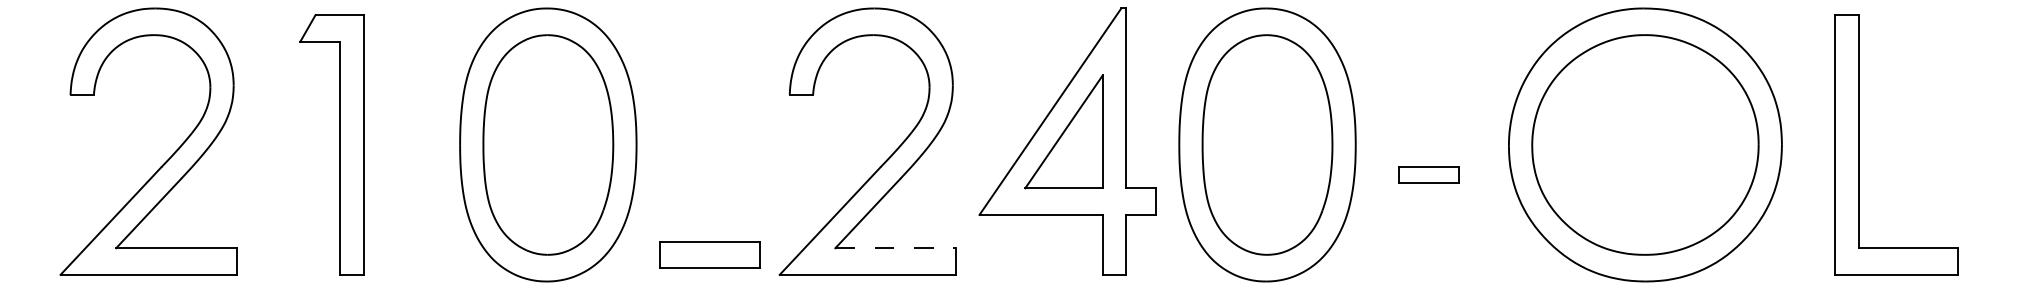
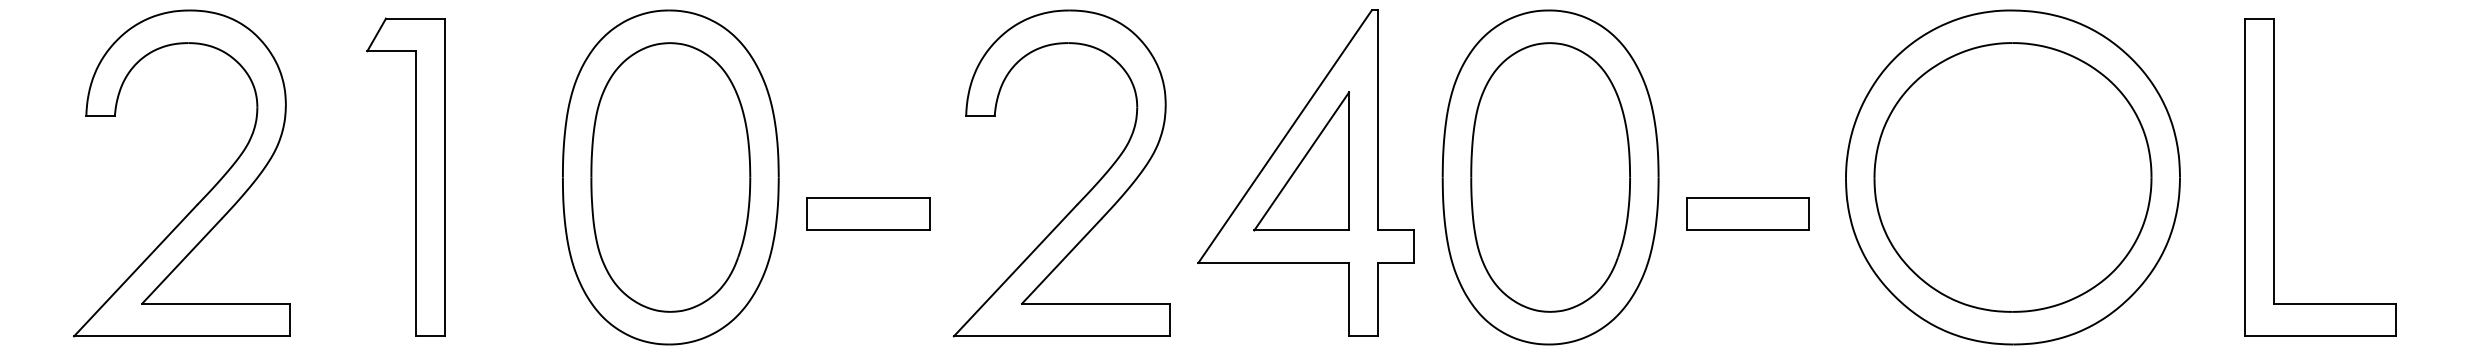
part: (1428, 174) -> (1747, 213), size x1.67
line: (895, 247) -> (1095, 303), dashed -> solid
part: (709, 254) -> (868, 213), moved

